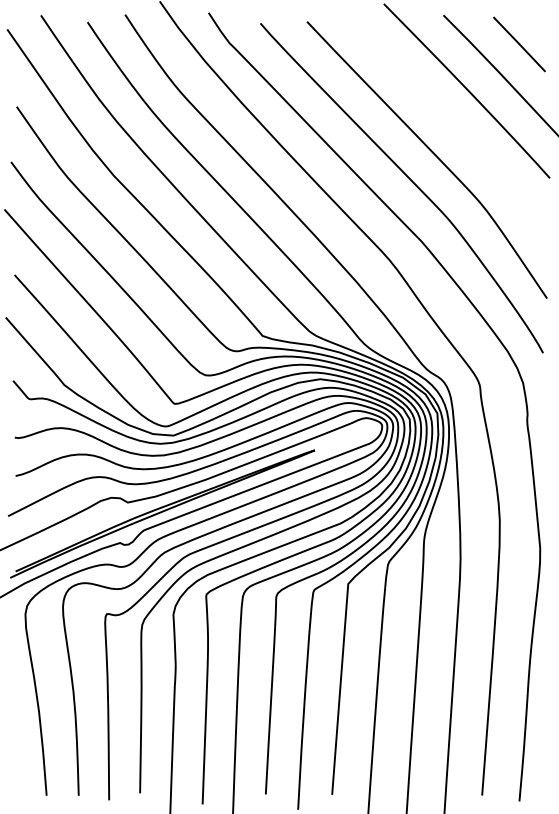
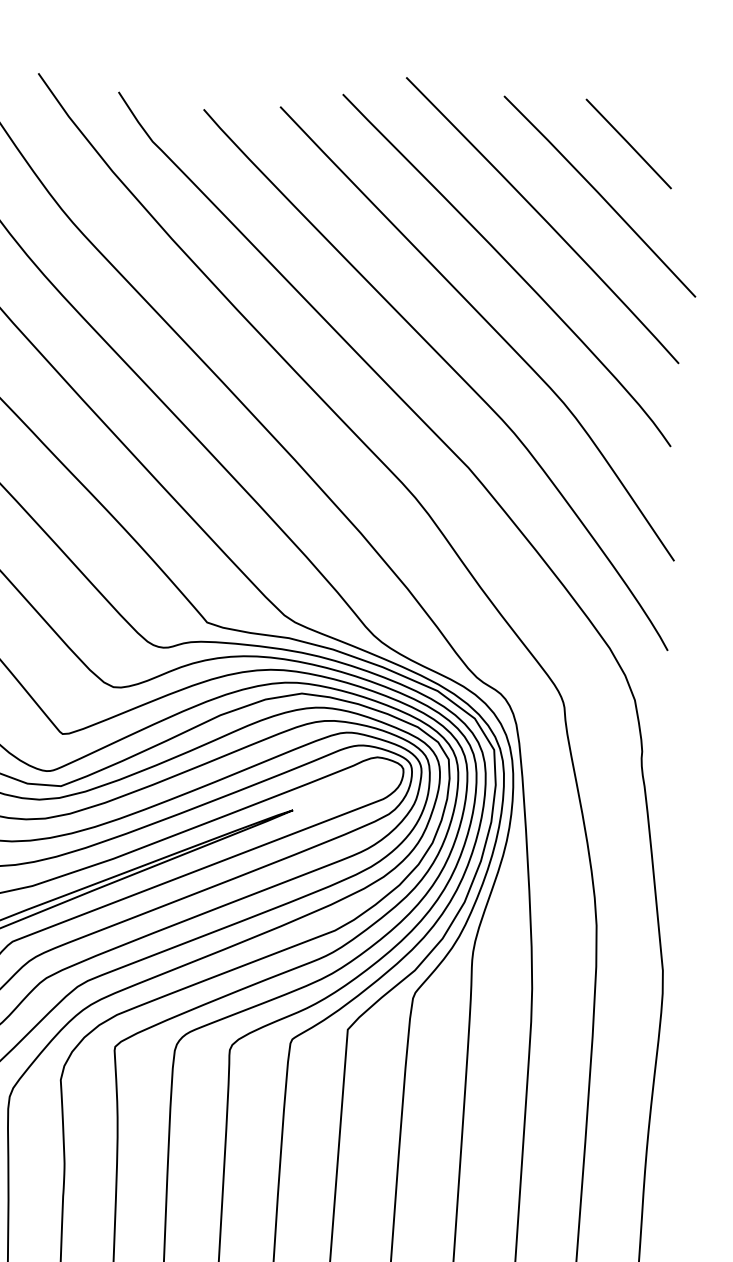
curve: (446, 119) -> (509, 267), added

